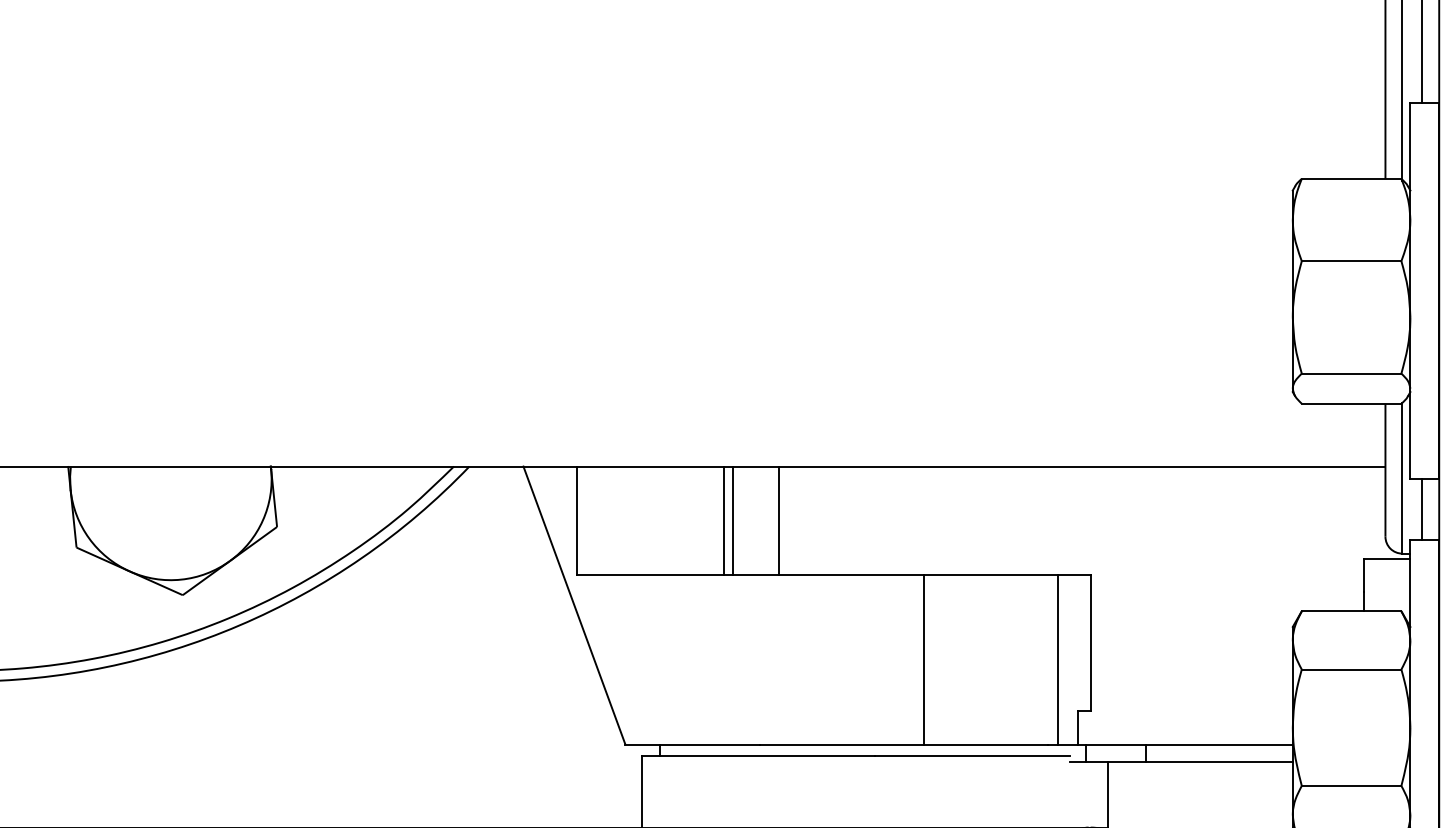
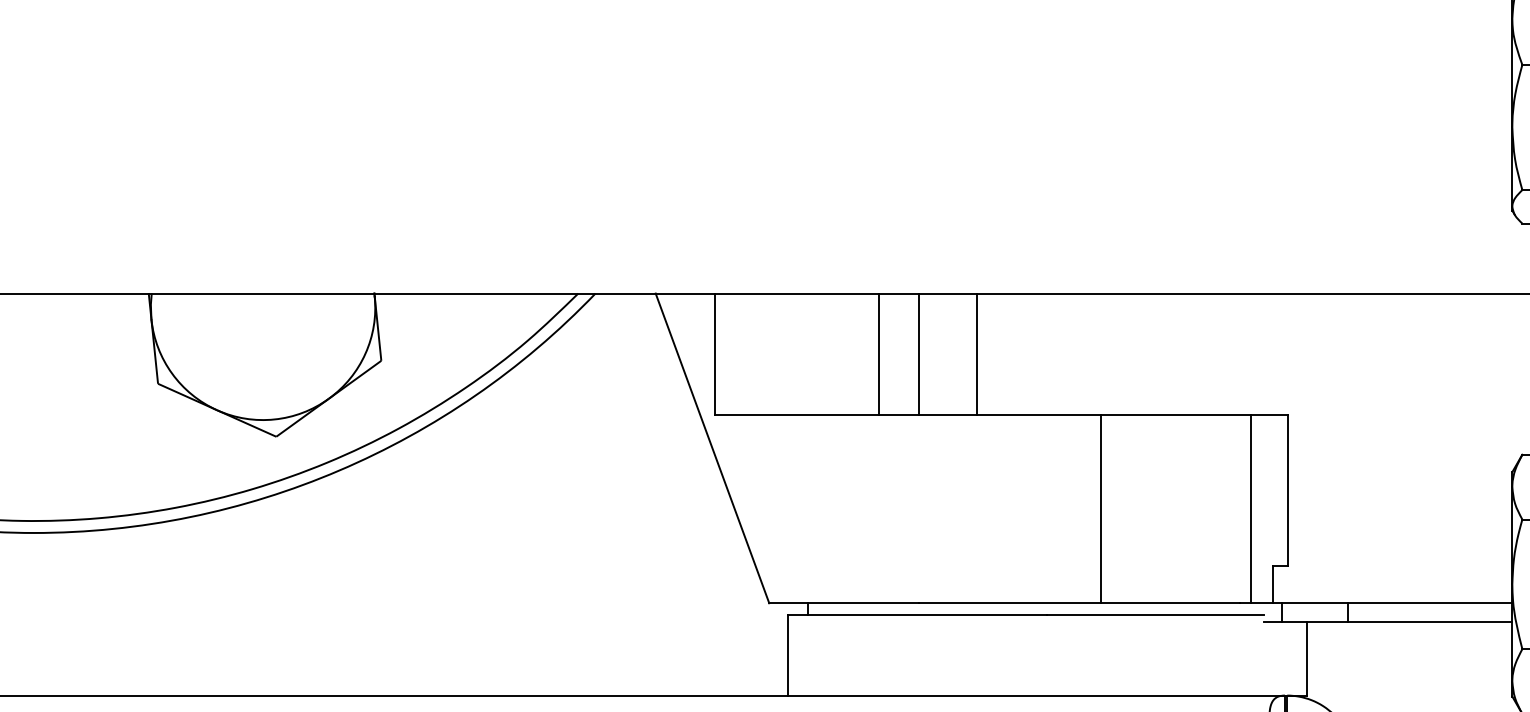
line: (733, 520) -> (919, 353), moved
line: (778, 520) -> (976, 353), moved

